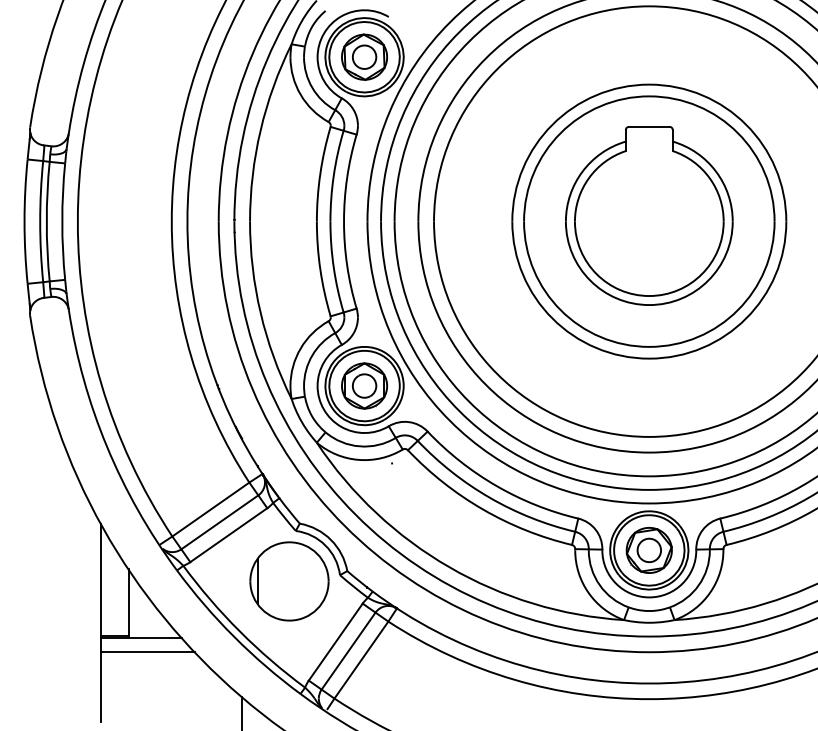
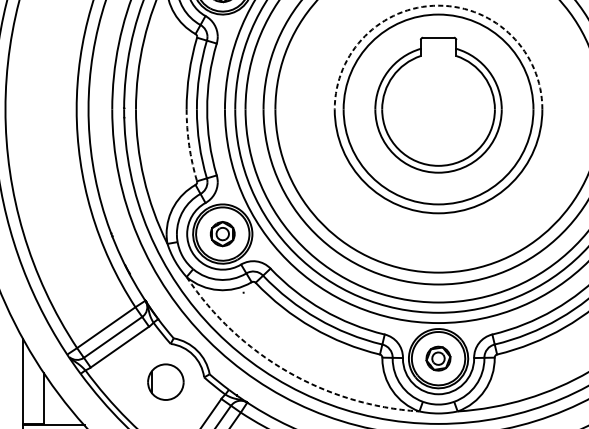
arc: (649, 84) -> (438, 5), solid -> dashed
arc: (320, 269) -> (189, 145), solid -> dashed
part: (364, 385) -> (222, 233), size x0.7
part: (648, 550) -> (437, 358), size x0.7
arc: (449, 567) -> (287, 371), solid -> dashed
part: (289, 581) -> (165, 382), size x0.6

